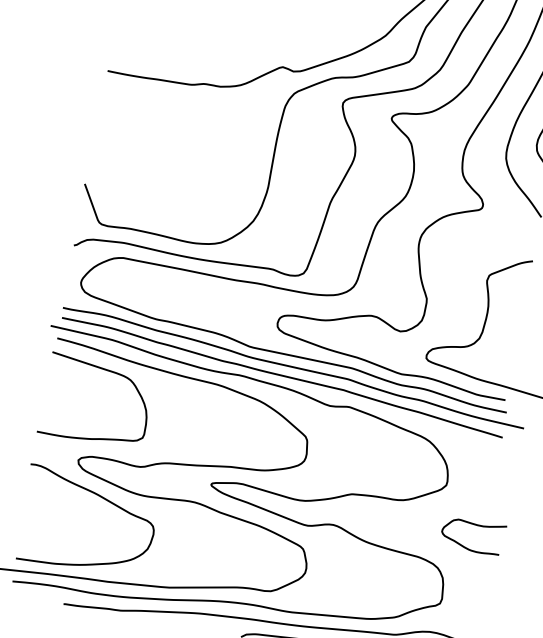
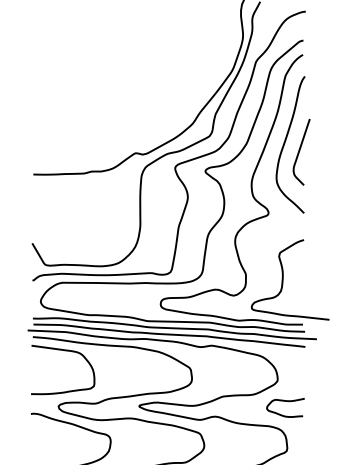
curve: (479, 527) -> (288, 402), moved

